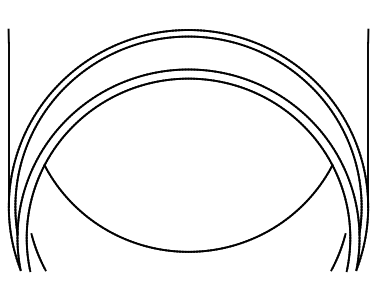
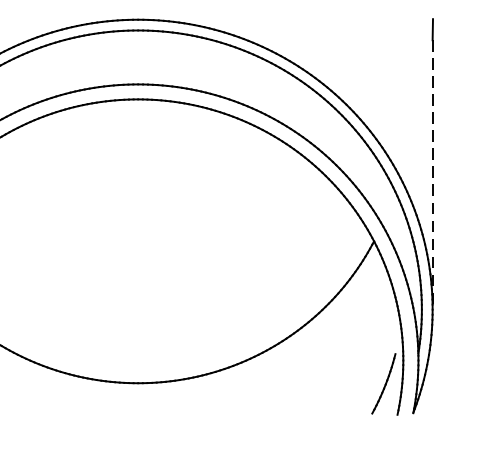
line: (368, 125) -> (433, 176), solid -> dashed

